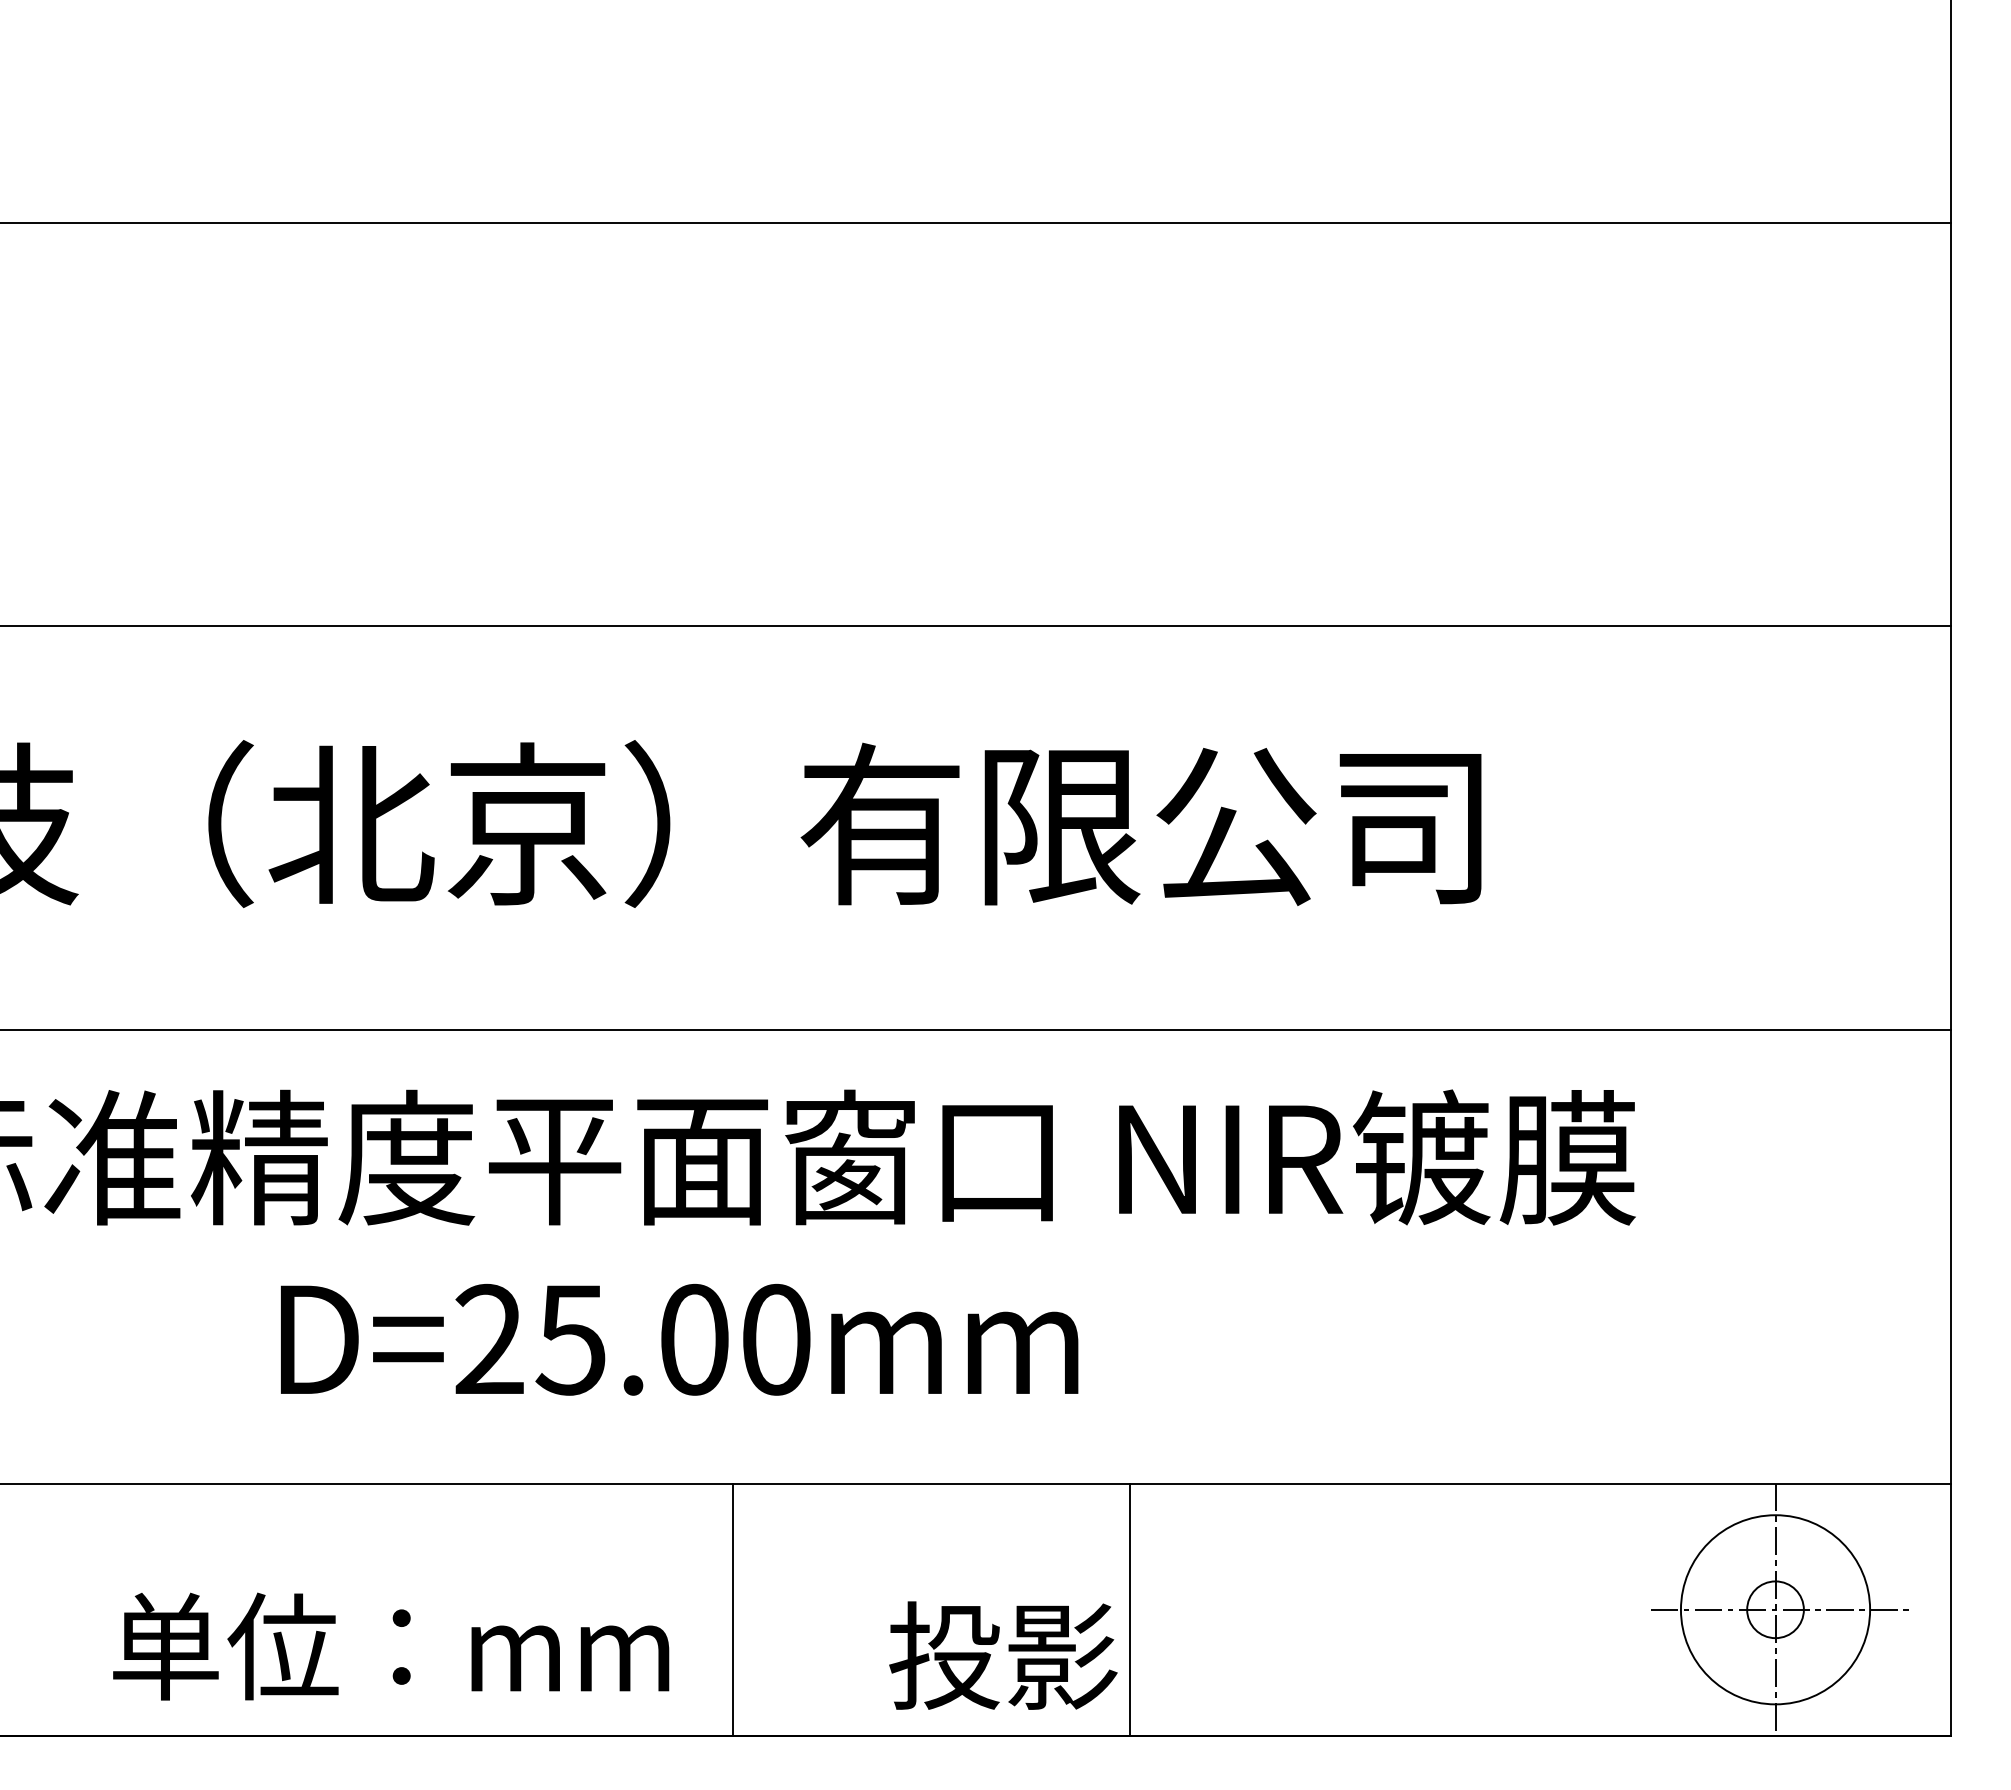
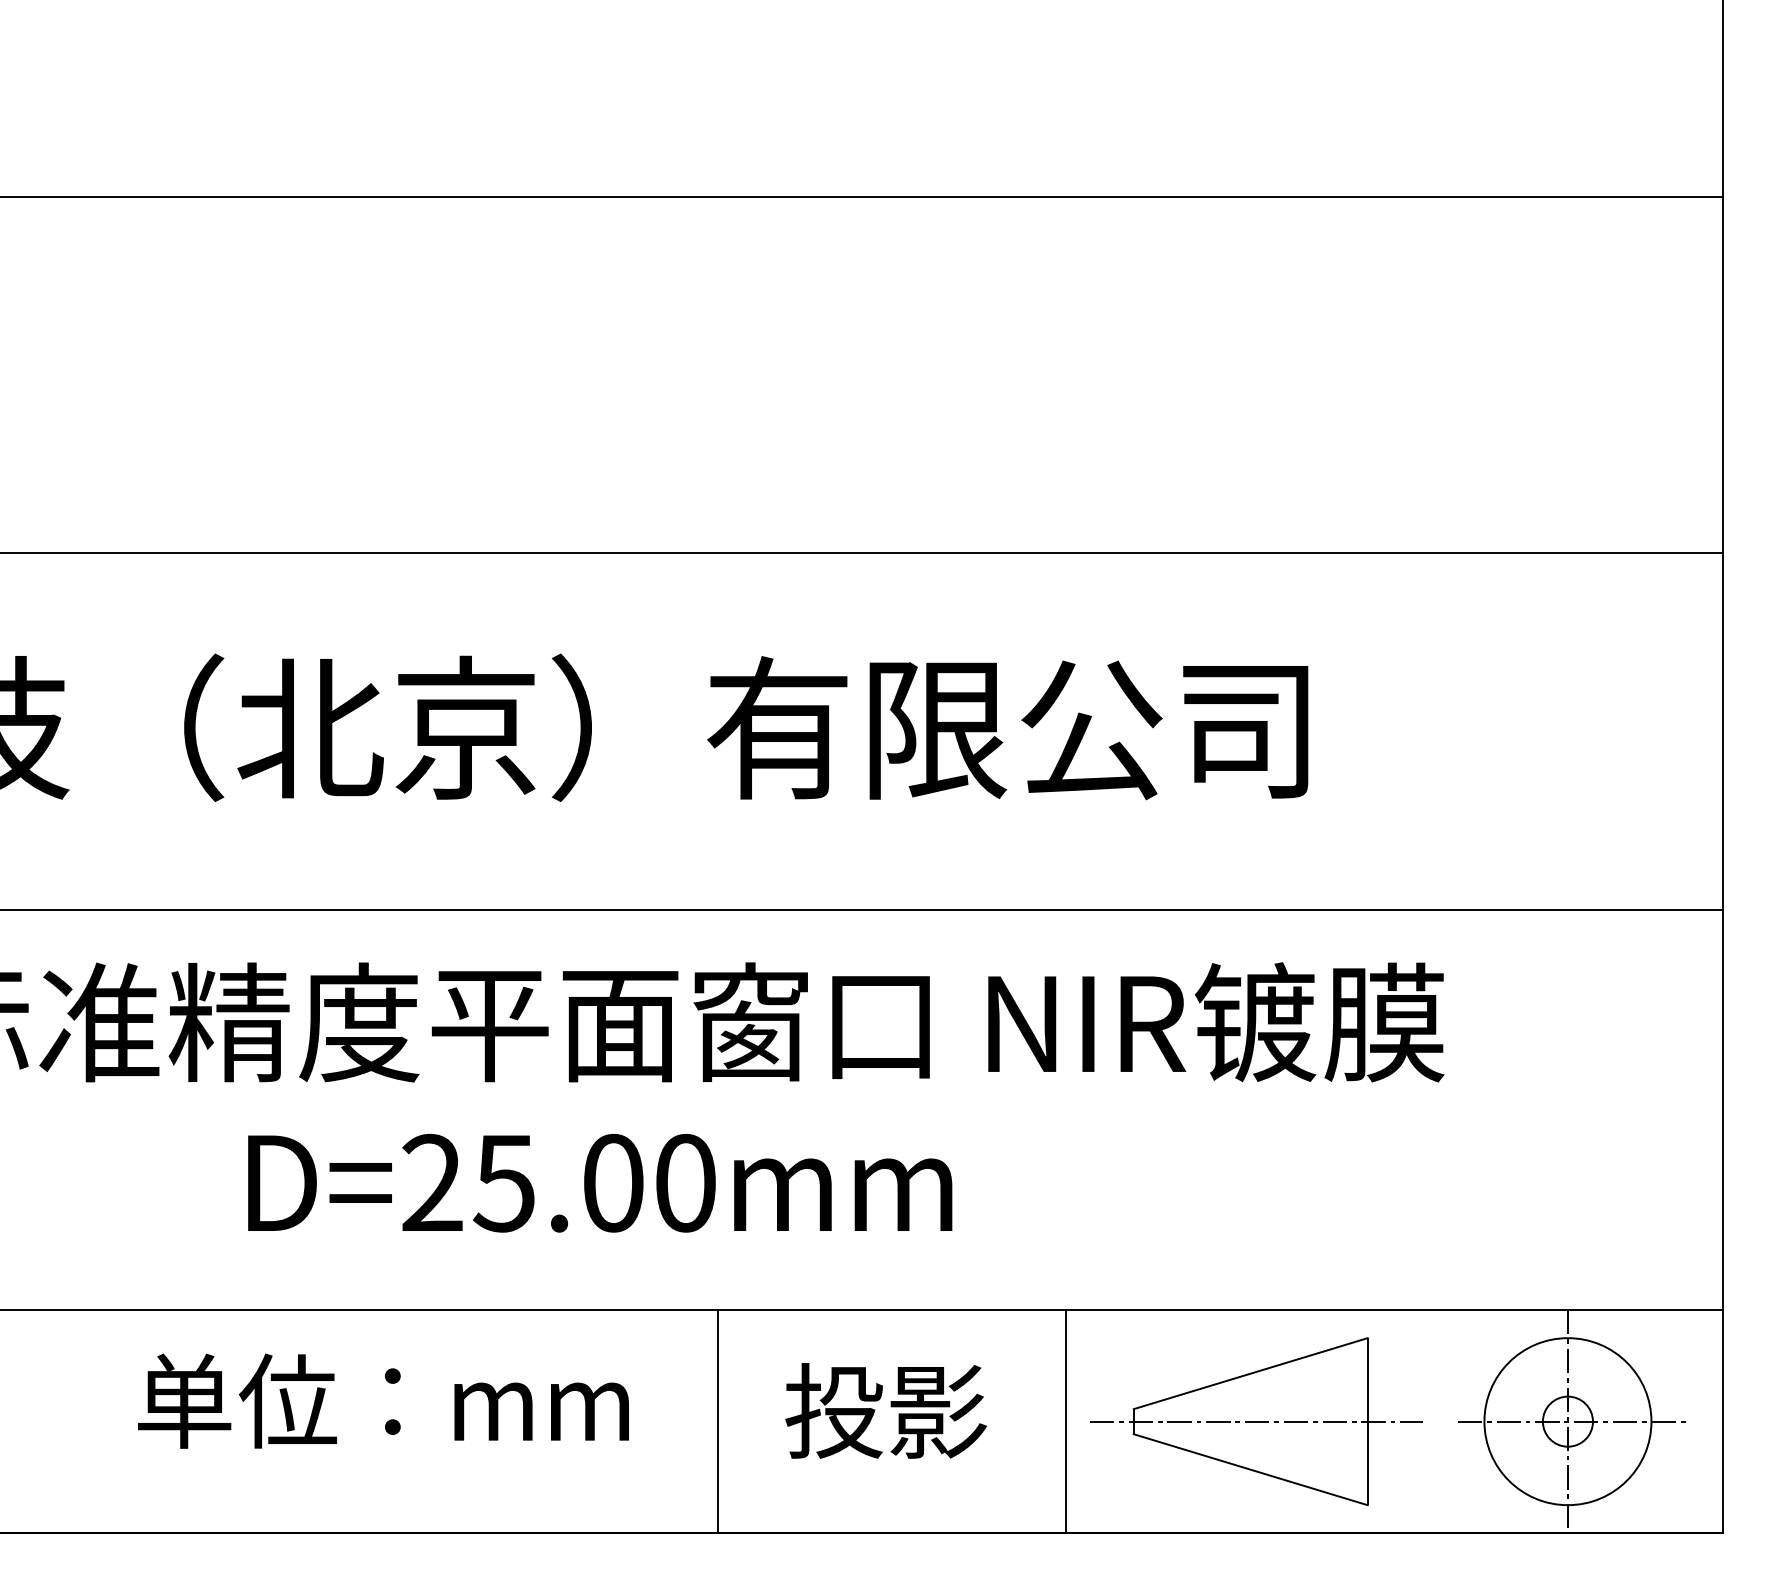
line: (732, 1609) -> (717, 1421), moved
line: (1129, 1609) -> (1066, 1421), moved
part: (1422, 1609) -> (1256, 1421), added
text: (391, 1646) -> (383, 1401), moved
text: (1003, 1655) -> (886, 1410), moved

